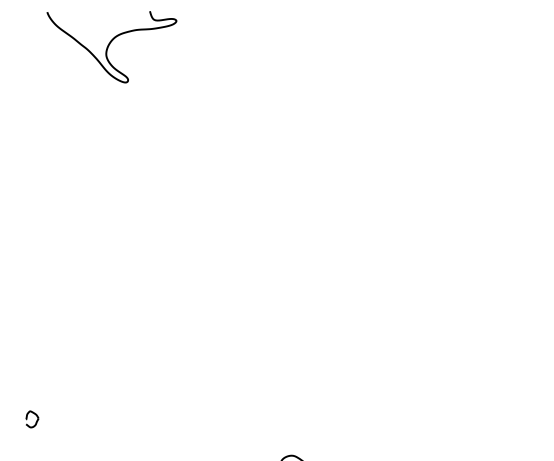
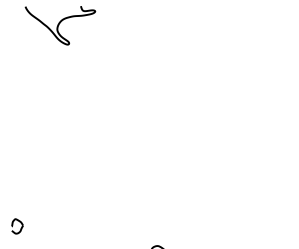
part: (32, 419) -> (17, 226), size x1.67

